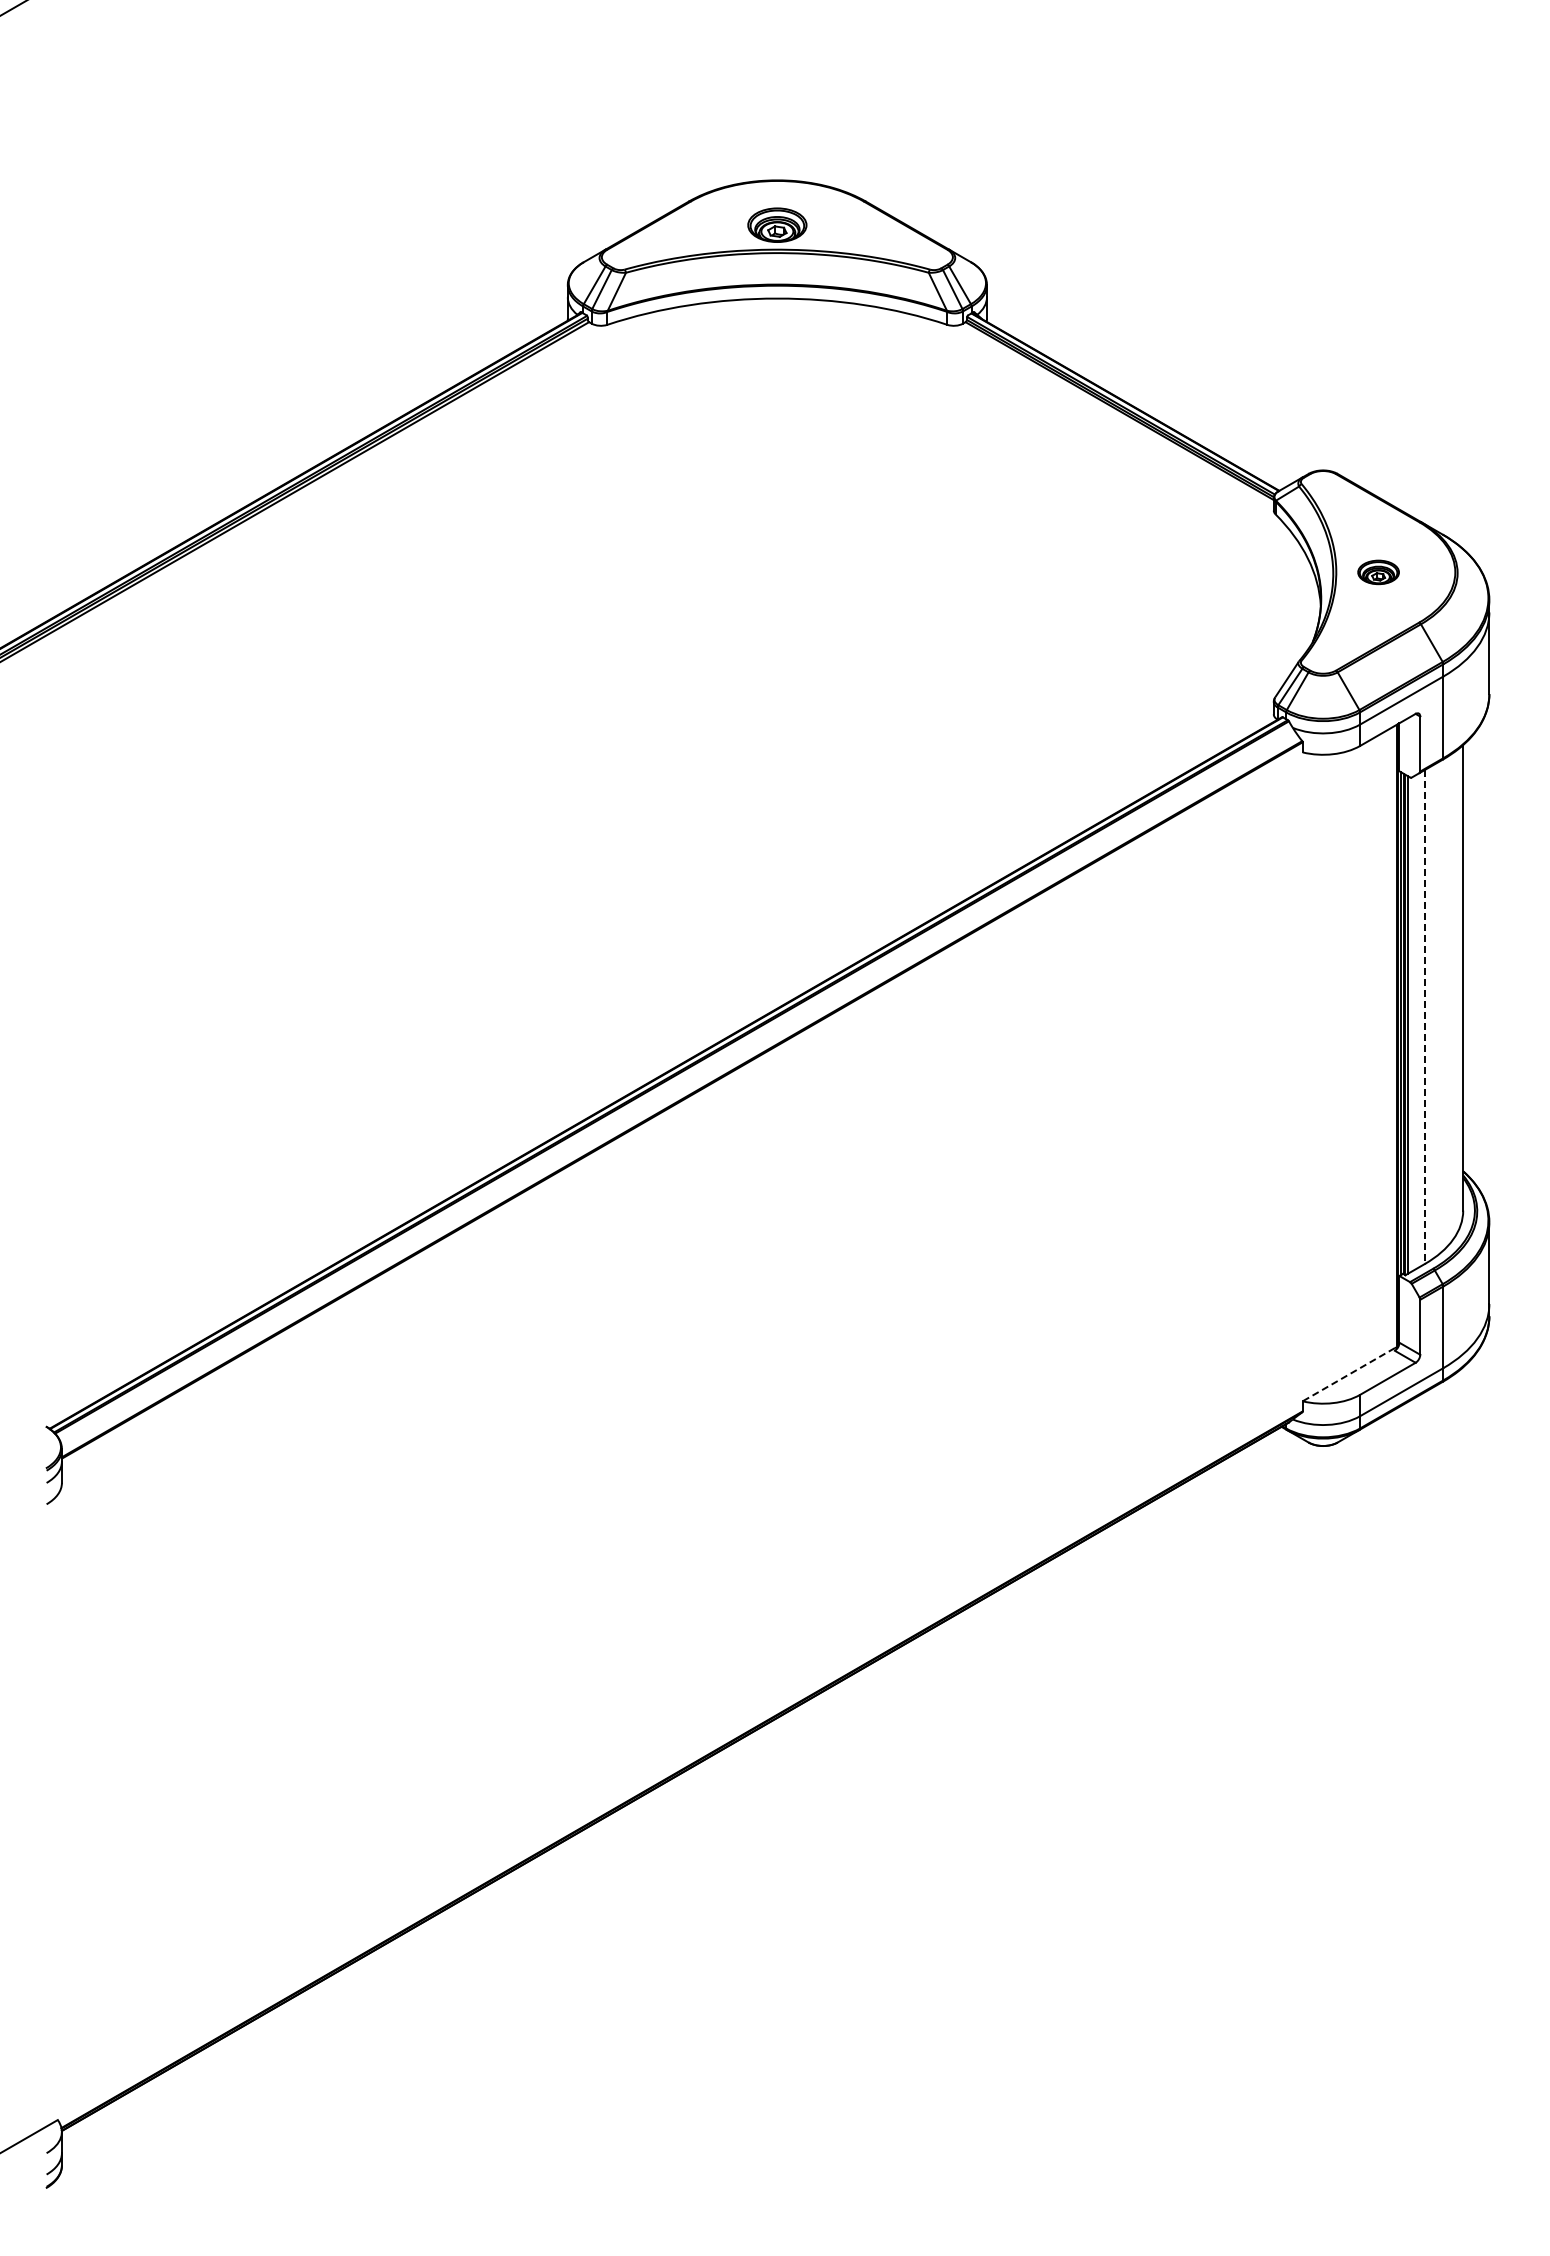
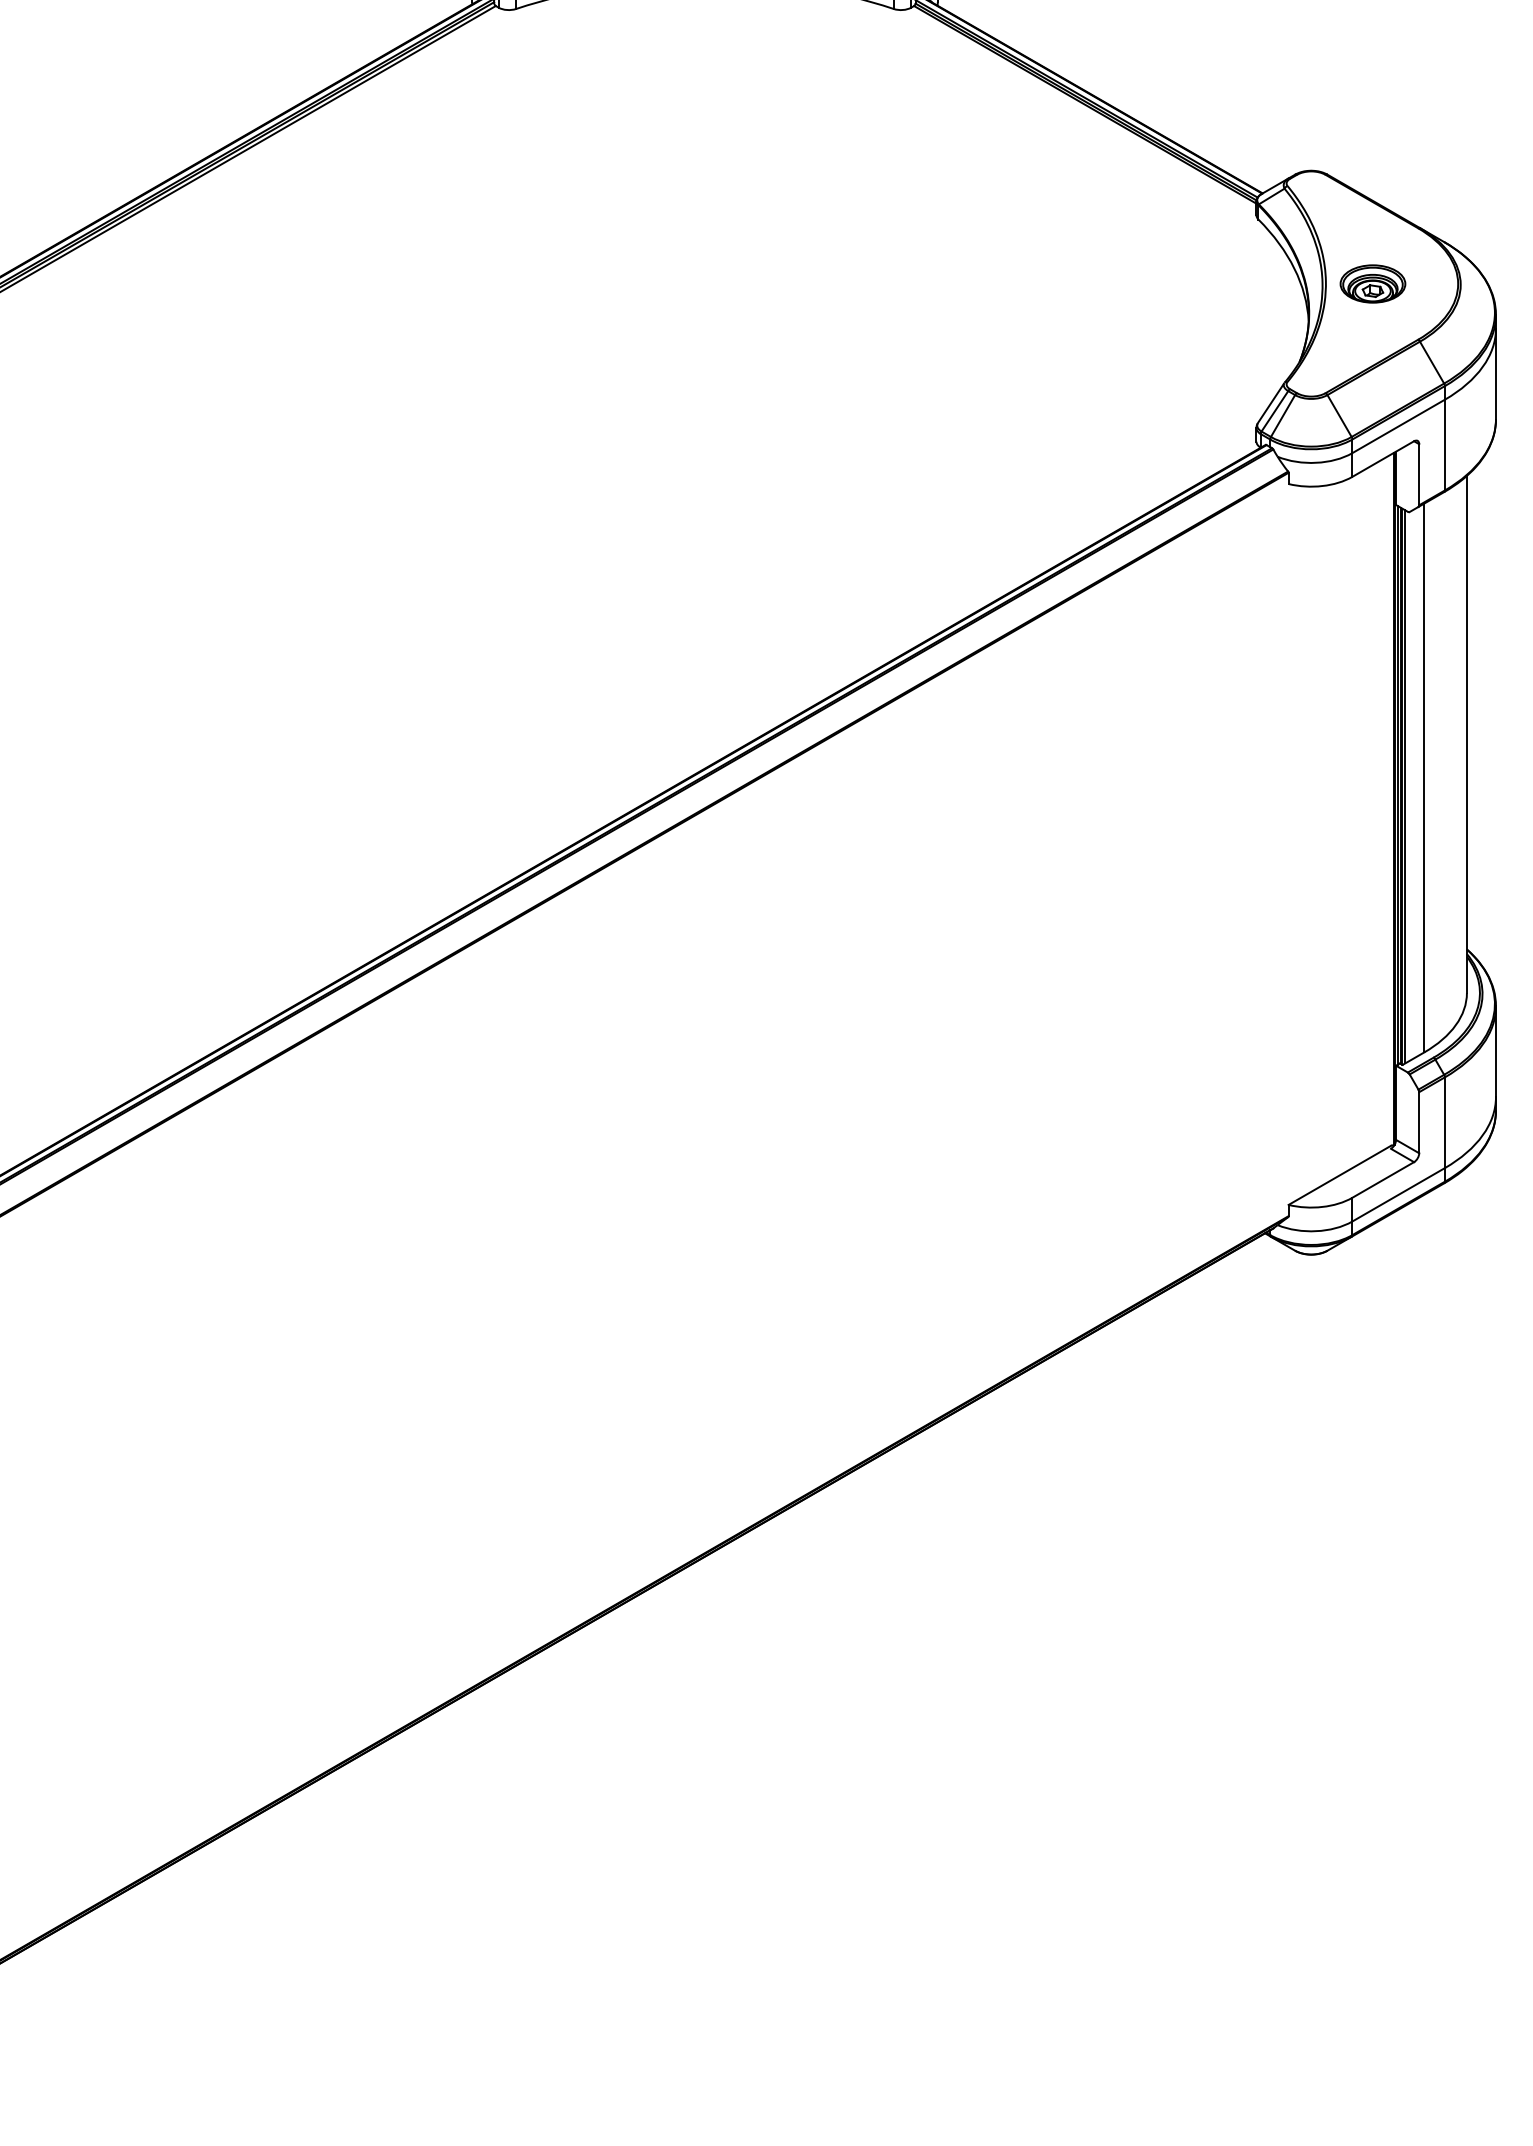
part: (1378, 572) -> (1372, 284), size x1.43
line: (1424, 1017) -> (1423, 778), dashed -> solid
line: (1348, 1374) -> (1339, 1175), dashed -> solid

